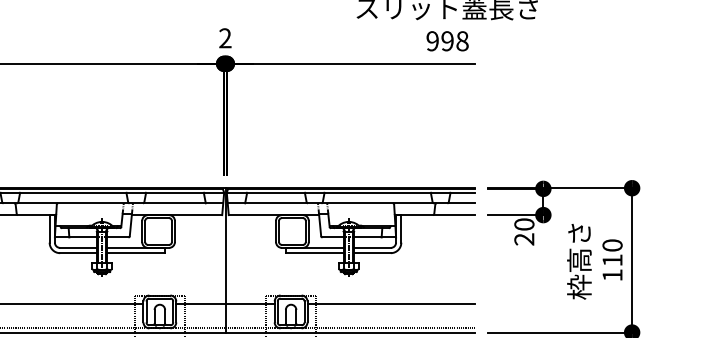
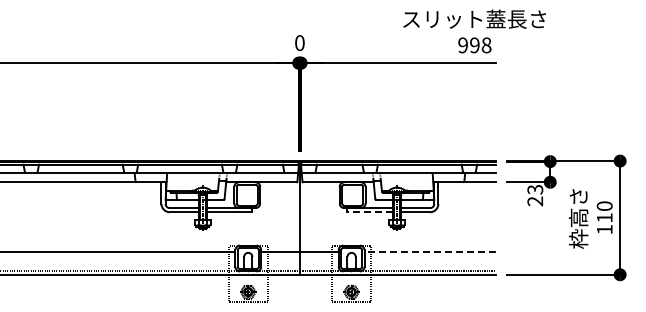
text: (224, 37) -> (299, 42), 2 -> 0
text: (524, 224) -> (535, 189), 20 -> 23
line: (315, 253) -> (370, 212), solid -> dashed
line: (391, 304) -> (430, 252), solid -> dashed

